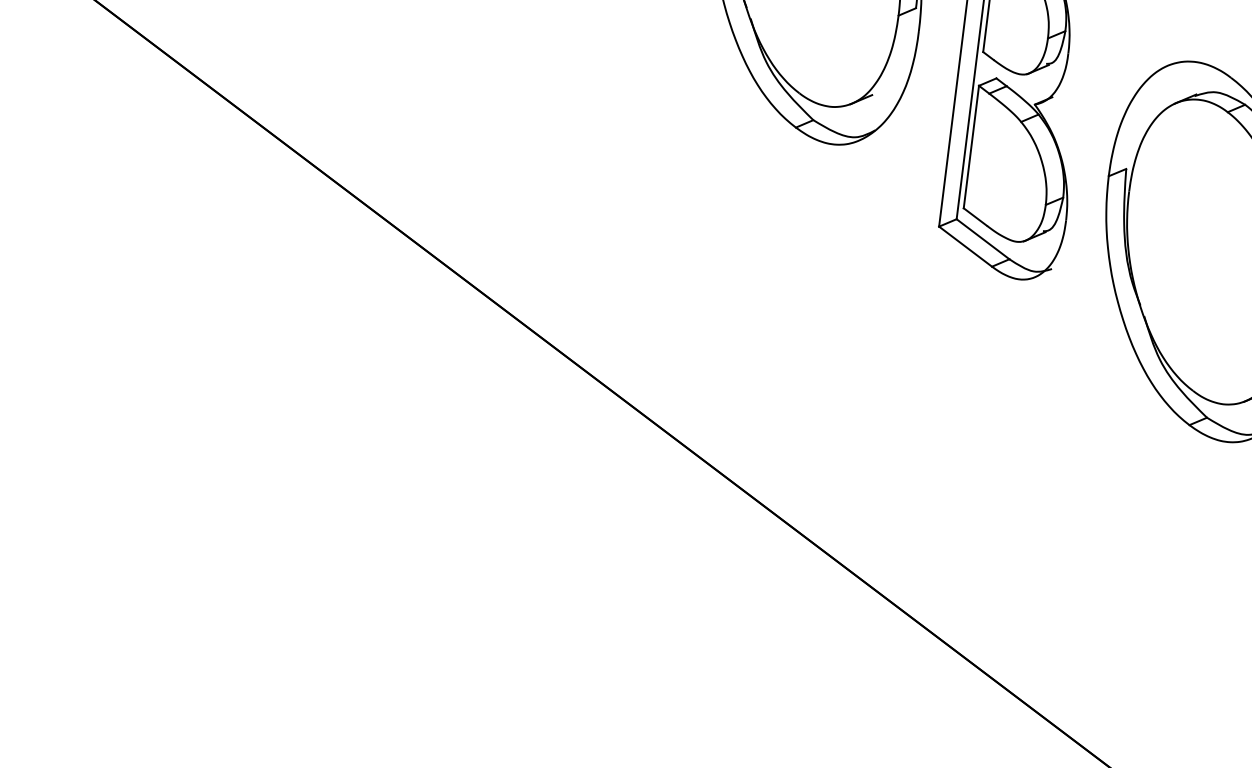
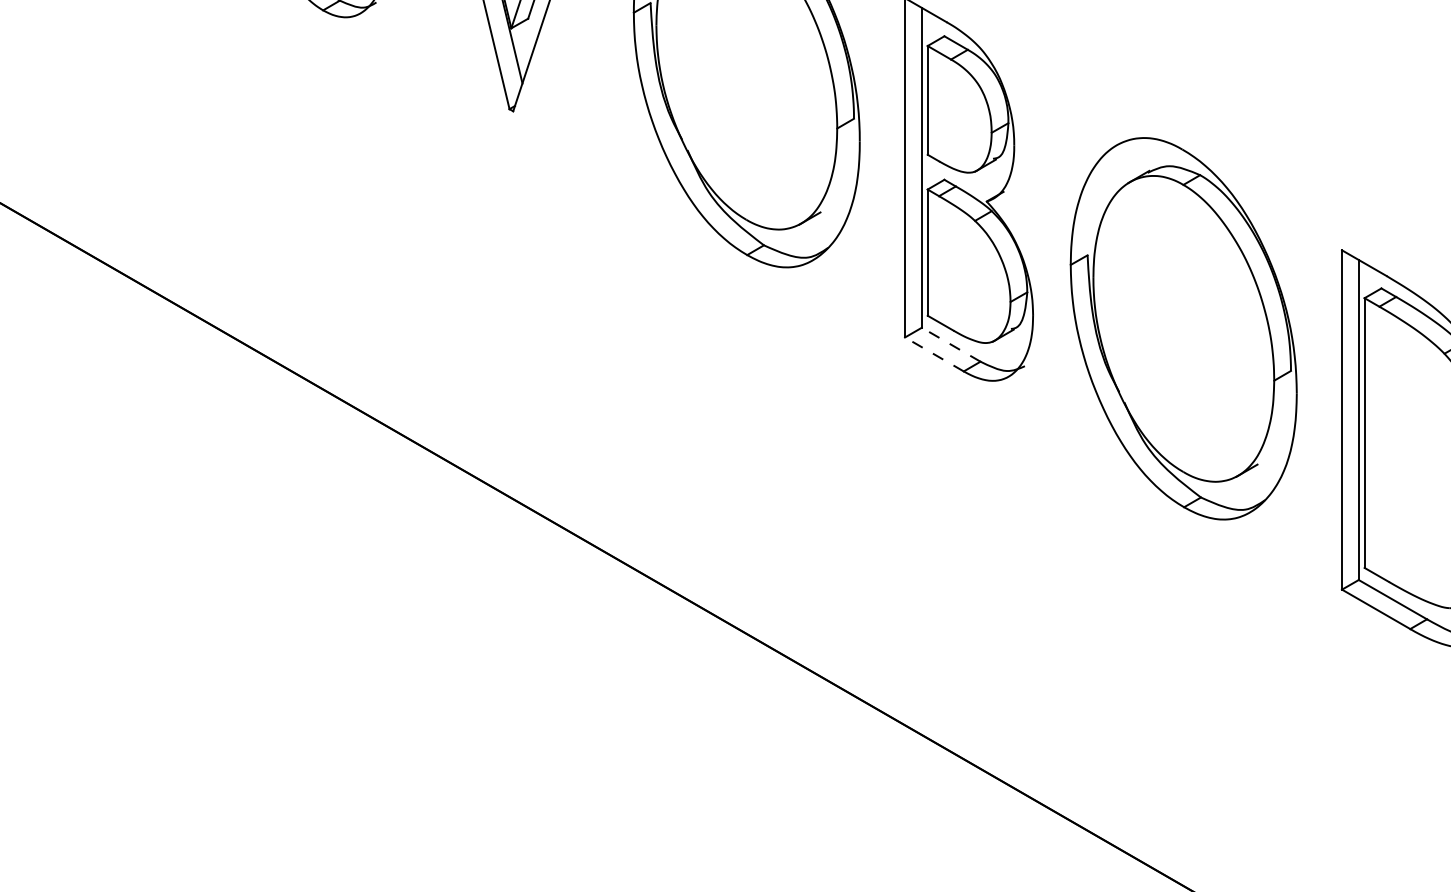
line: (983, 239) -> (951, 344), solid -> dashed
line: (965, 246) -> (934, 354), solid -> dashed

